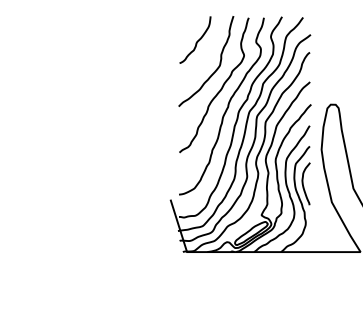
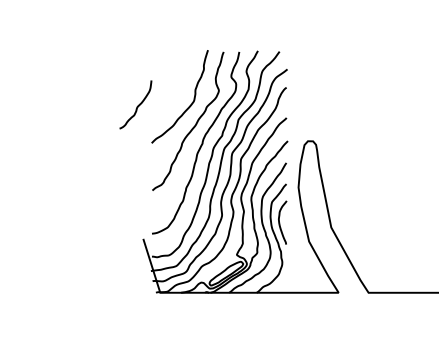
curve: (197, 40) -> (137, 105), moved

